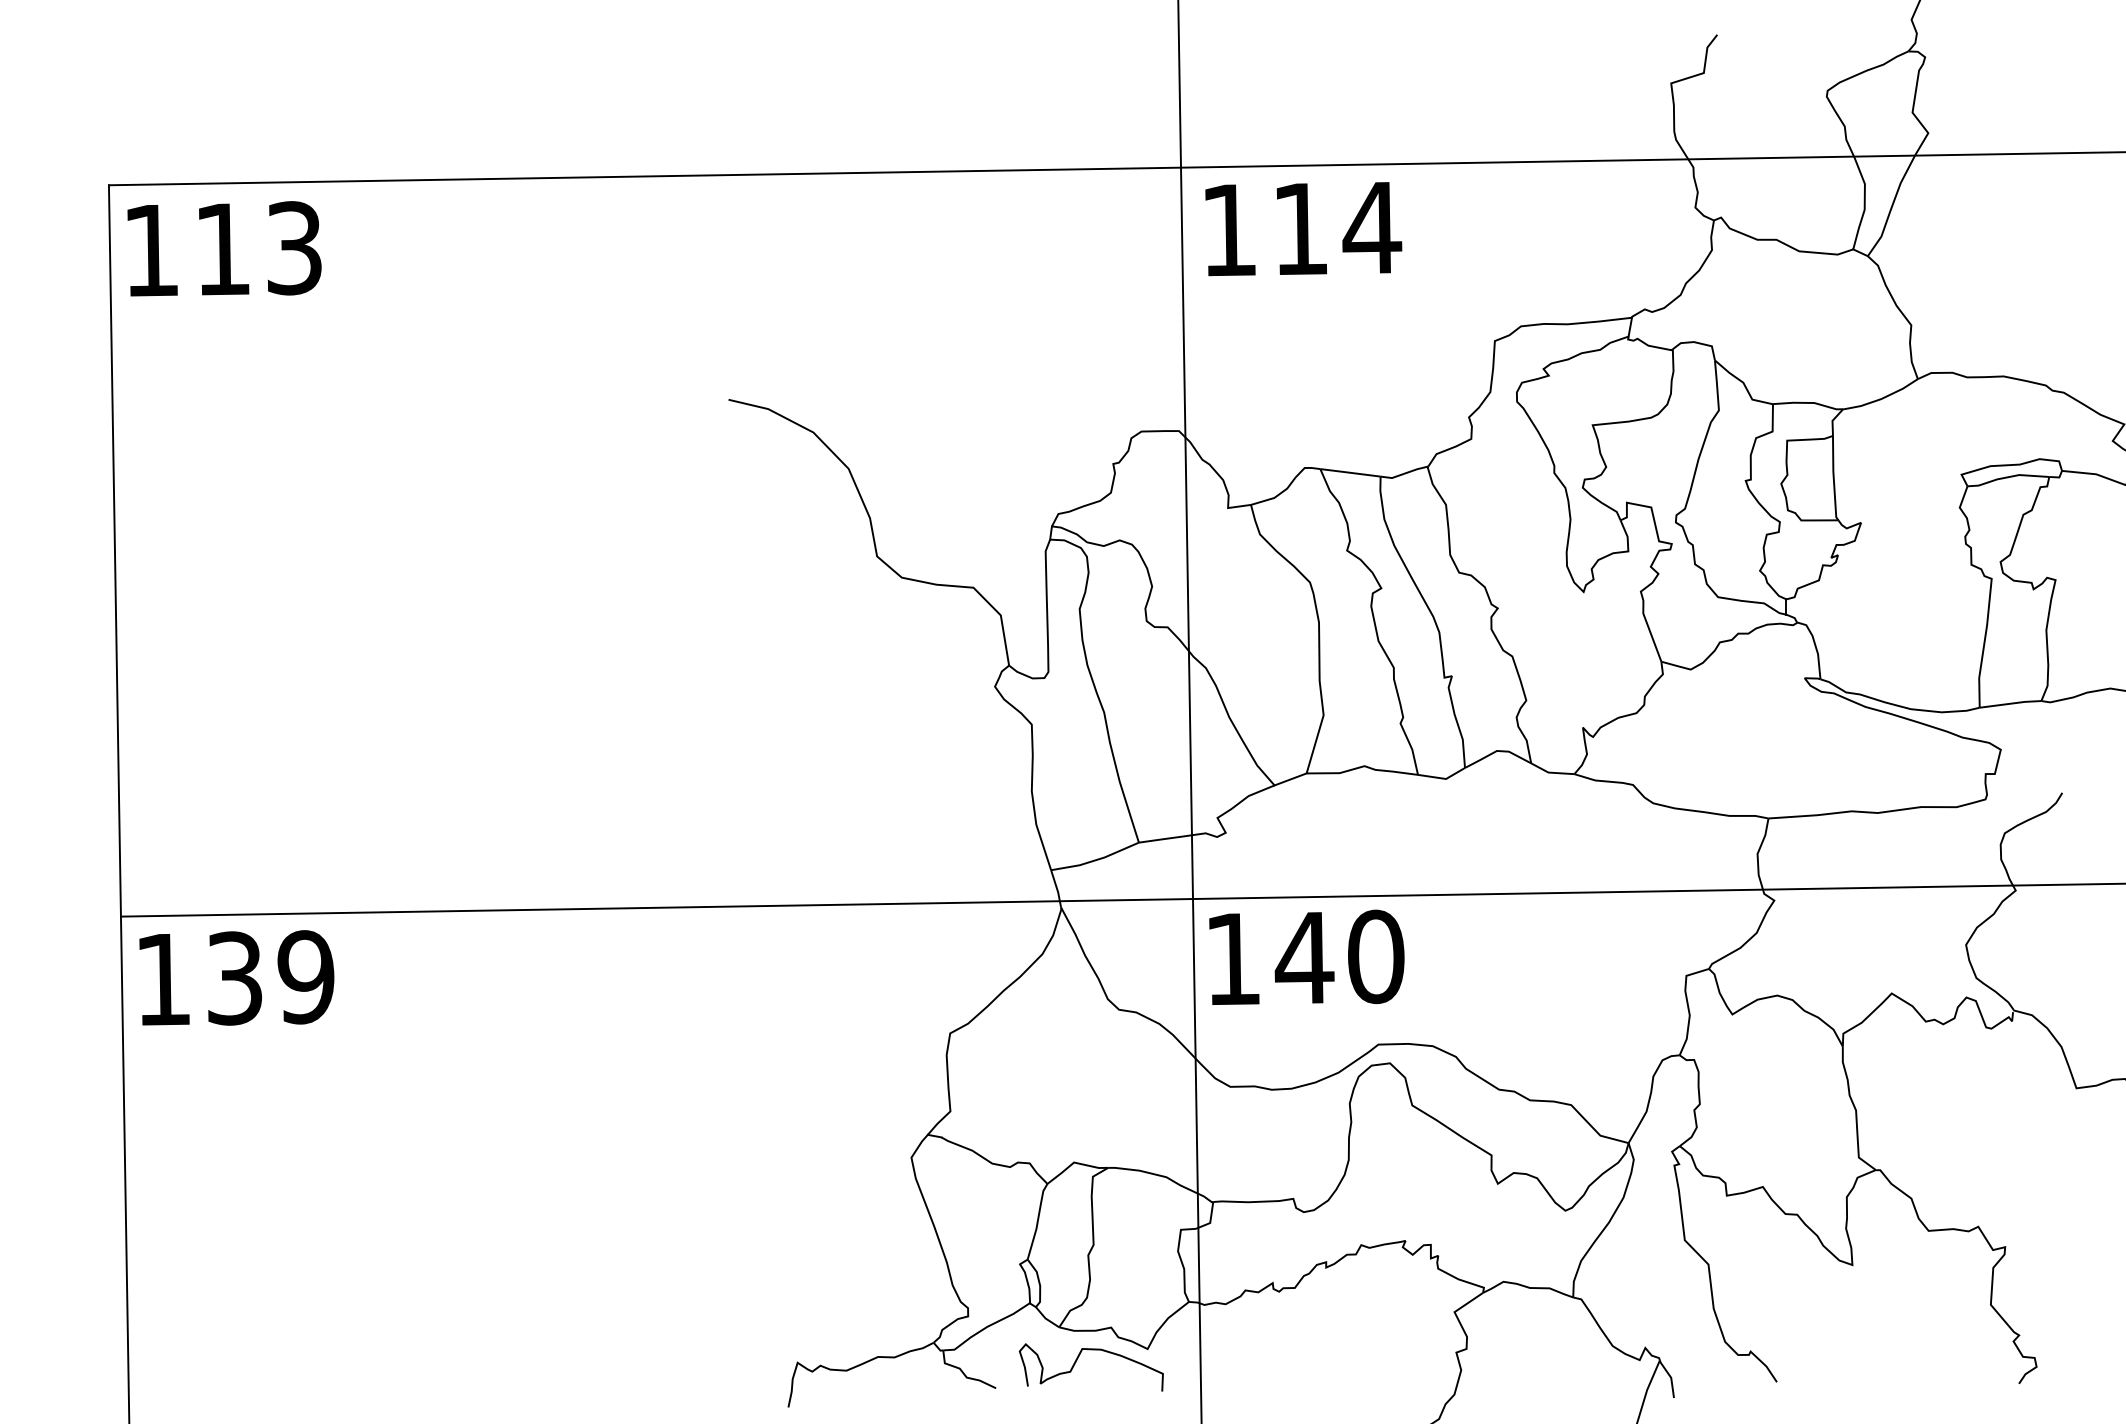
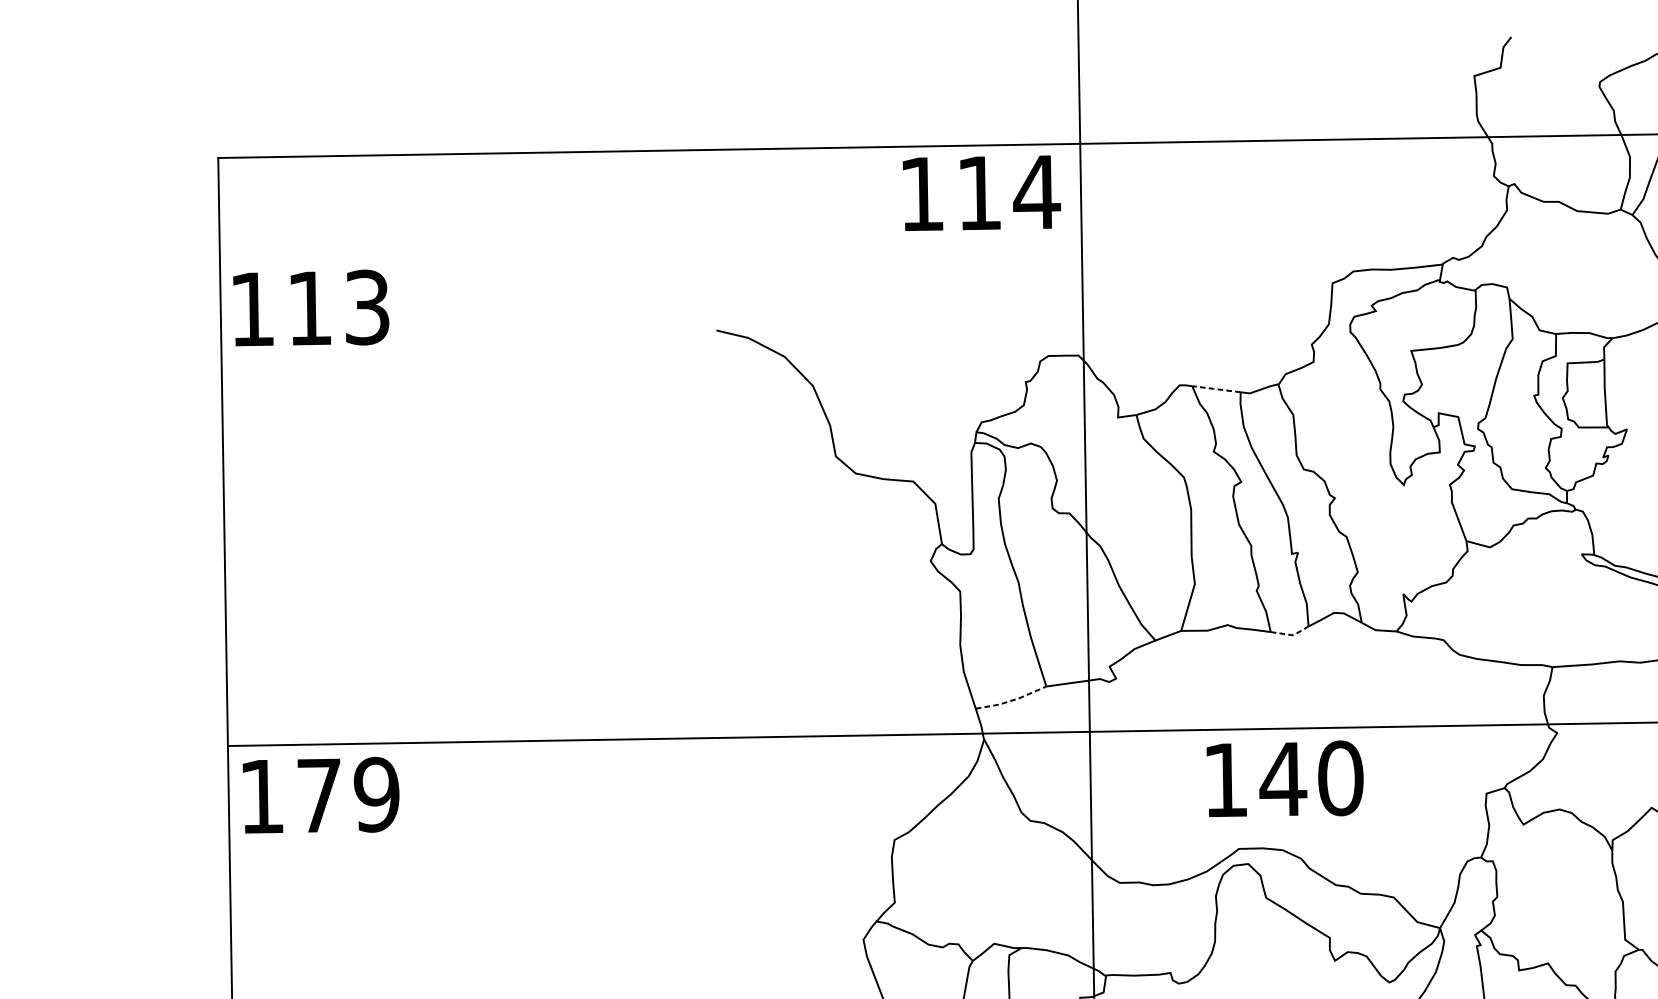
text: (1303, 229) -> (981, 193), moved
text: (224, 248) -> (311, 307), moved
line: (1349, 472) -> (1215, 388), solid -> dashed
line: (1443, 778) -> (1291, 634), solid -> dashed
line: (1096, 860) -> (1012, 700), solid -> dashed
text: (1306, 956) -> (1284, 778), moved
text: (234, 978) -> (319, 795), 139 -> 179

